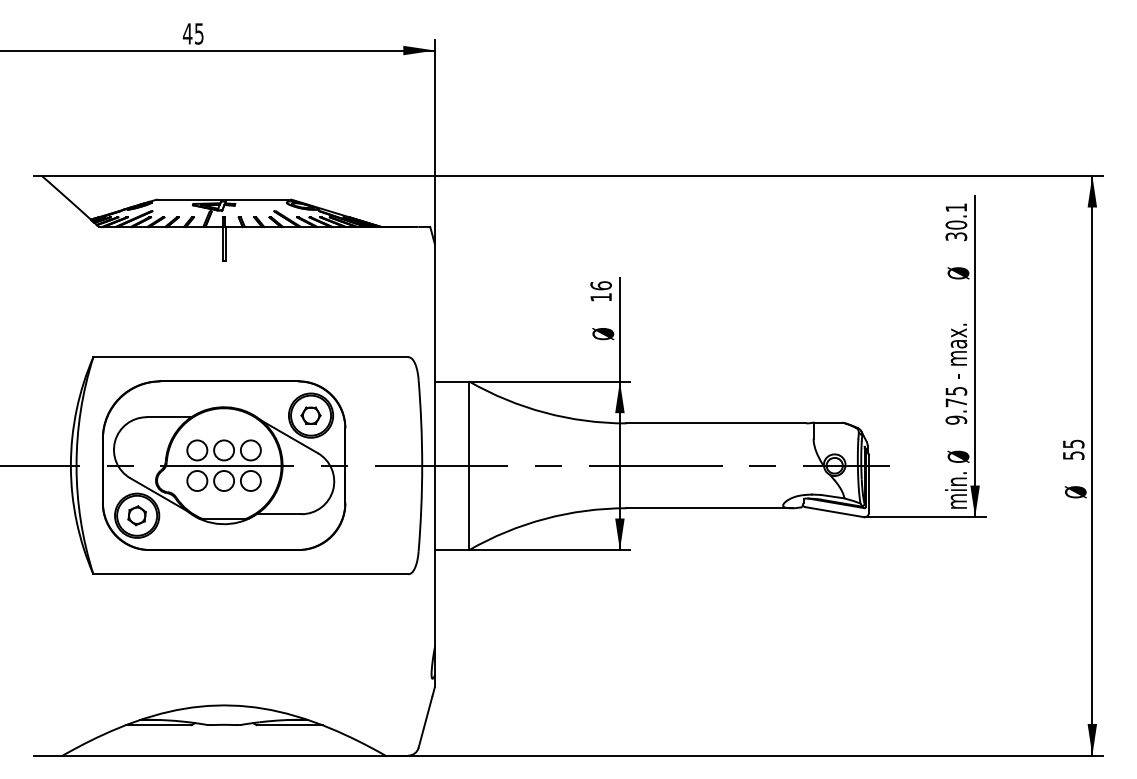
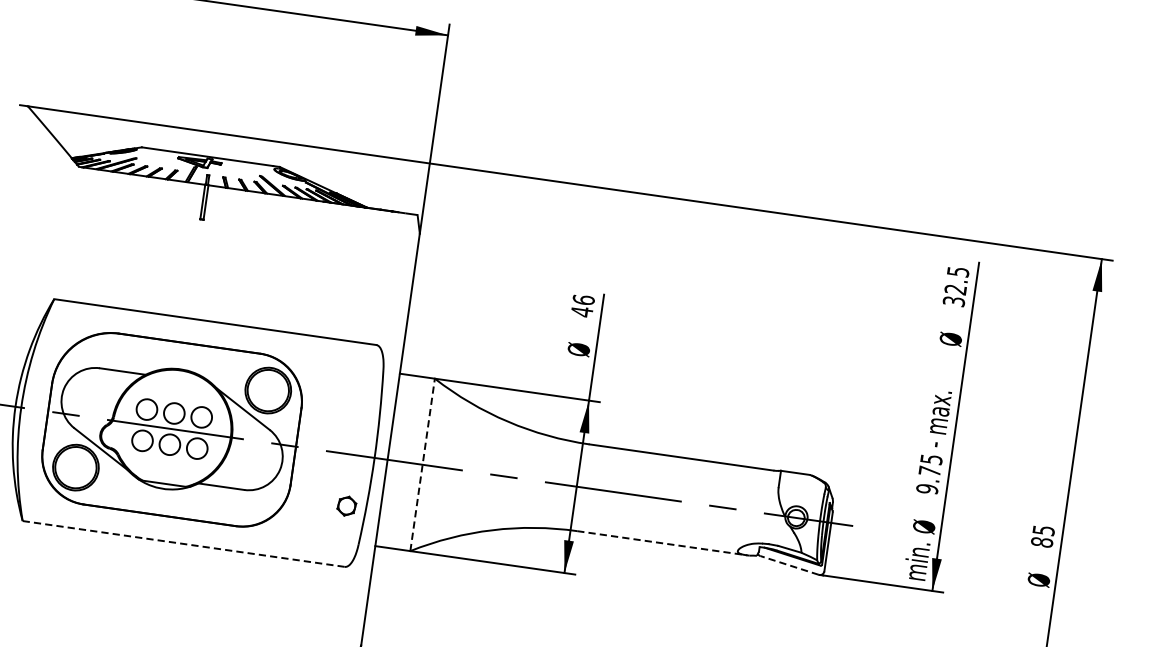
text: (956, 216) -> (957, 280), 30.1 -> 32.5
text: (600, 297) -> (581, 311), 16 -> 46
part: (310, 415) -> (267, 390), removed
text: (1073, 455) -> (1041, 542), 55 -> 85
line: (469, 465) -> (423, 464), solid -> dashed
line: (710, 508) -> (663, 543), solid -> dashed
line: (834, 512) -> (789, 565), solid -> dashed
part: (136, 515) -> (346, 505), moved
line: (250, 574) -> (183, 544), solid -> dashed

